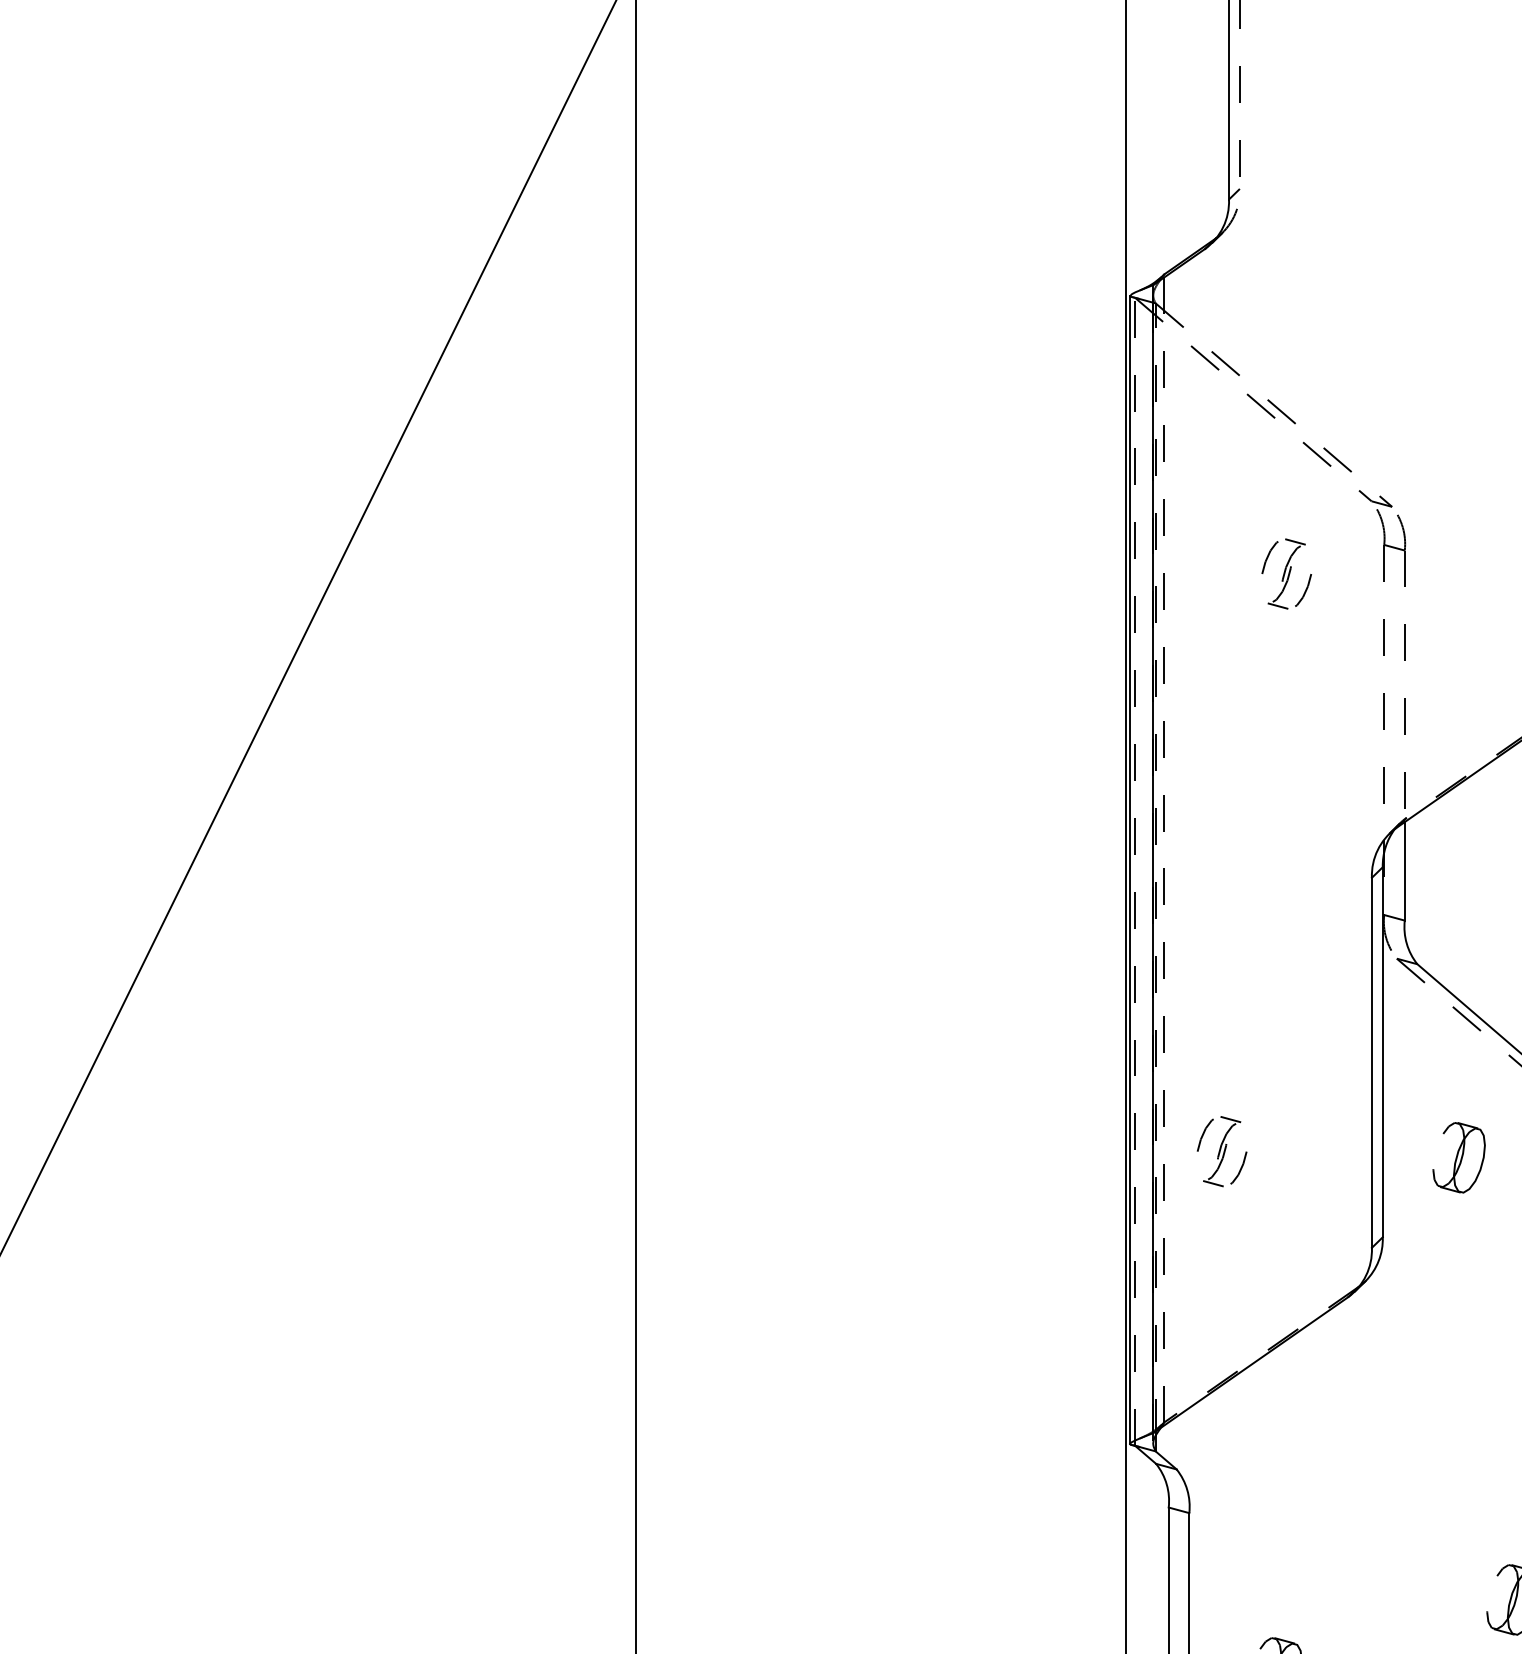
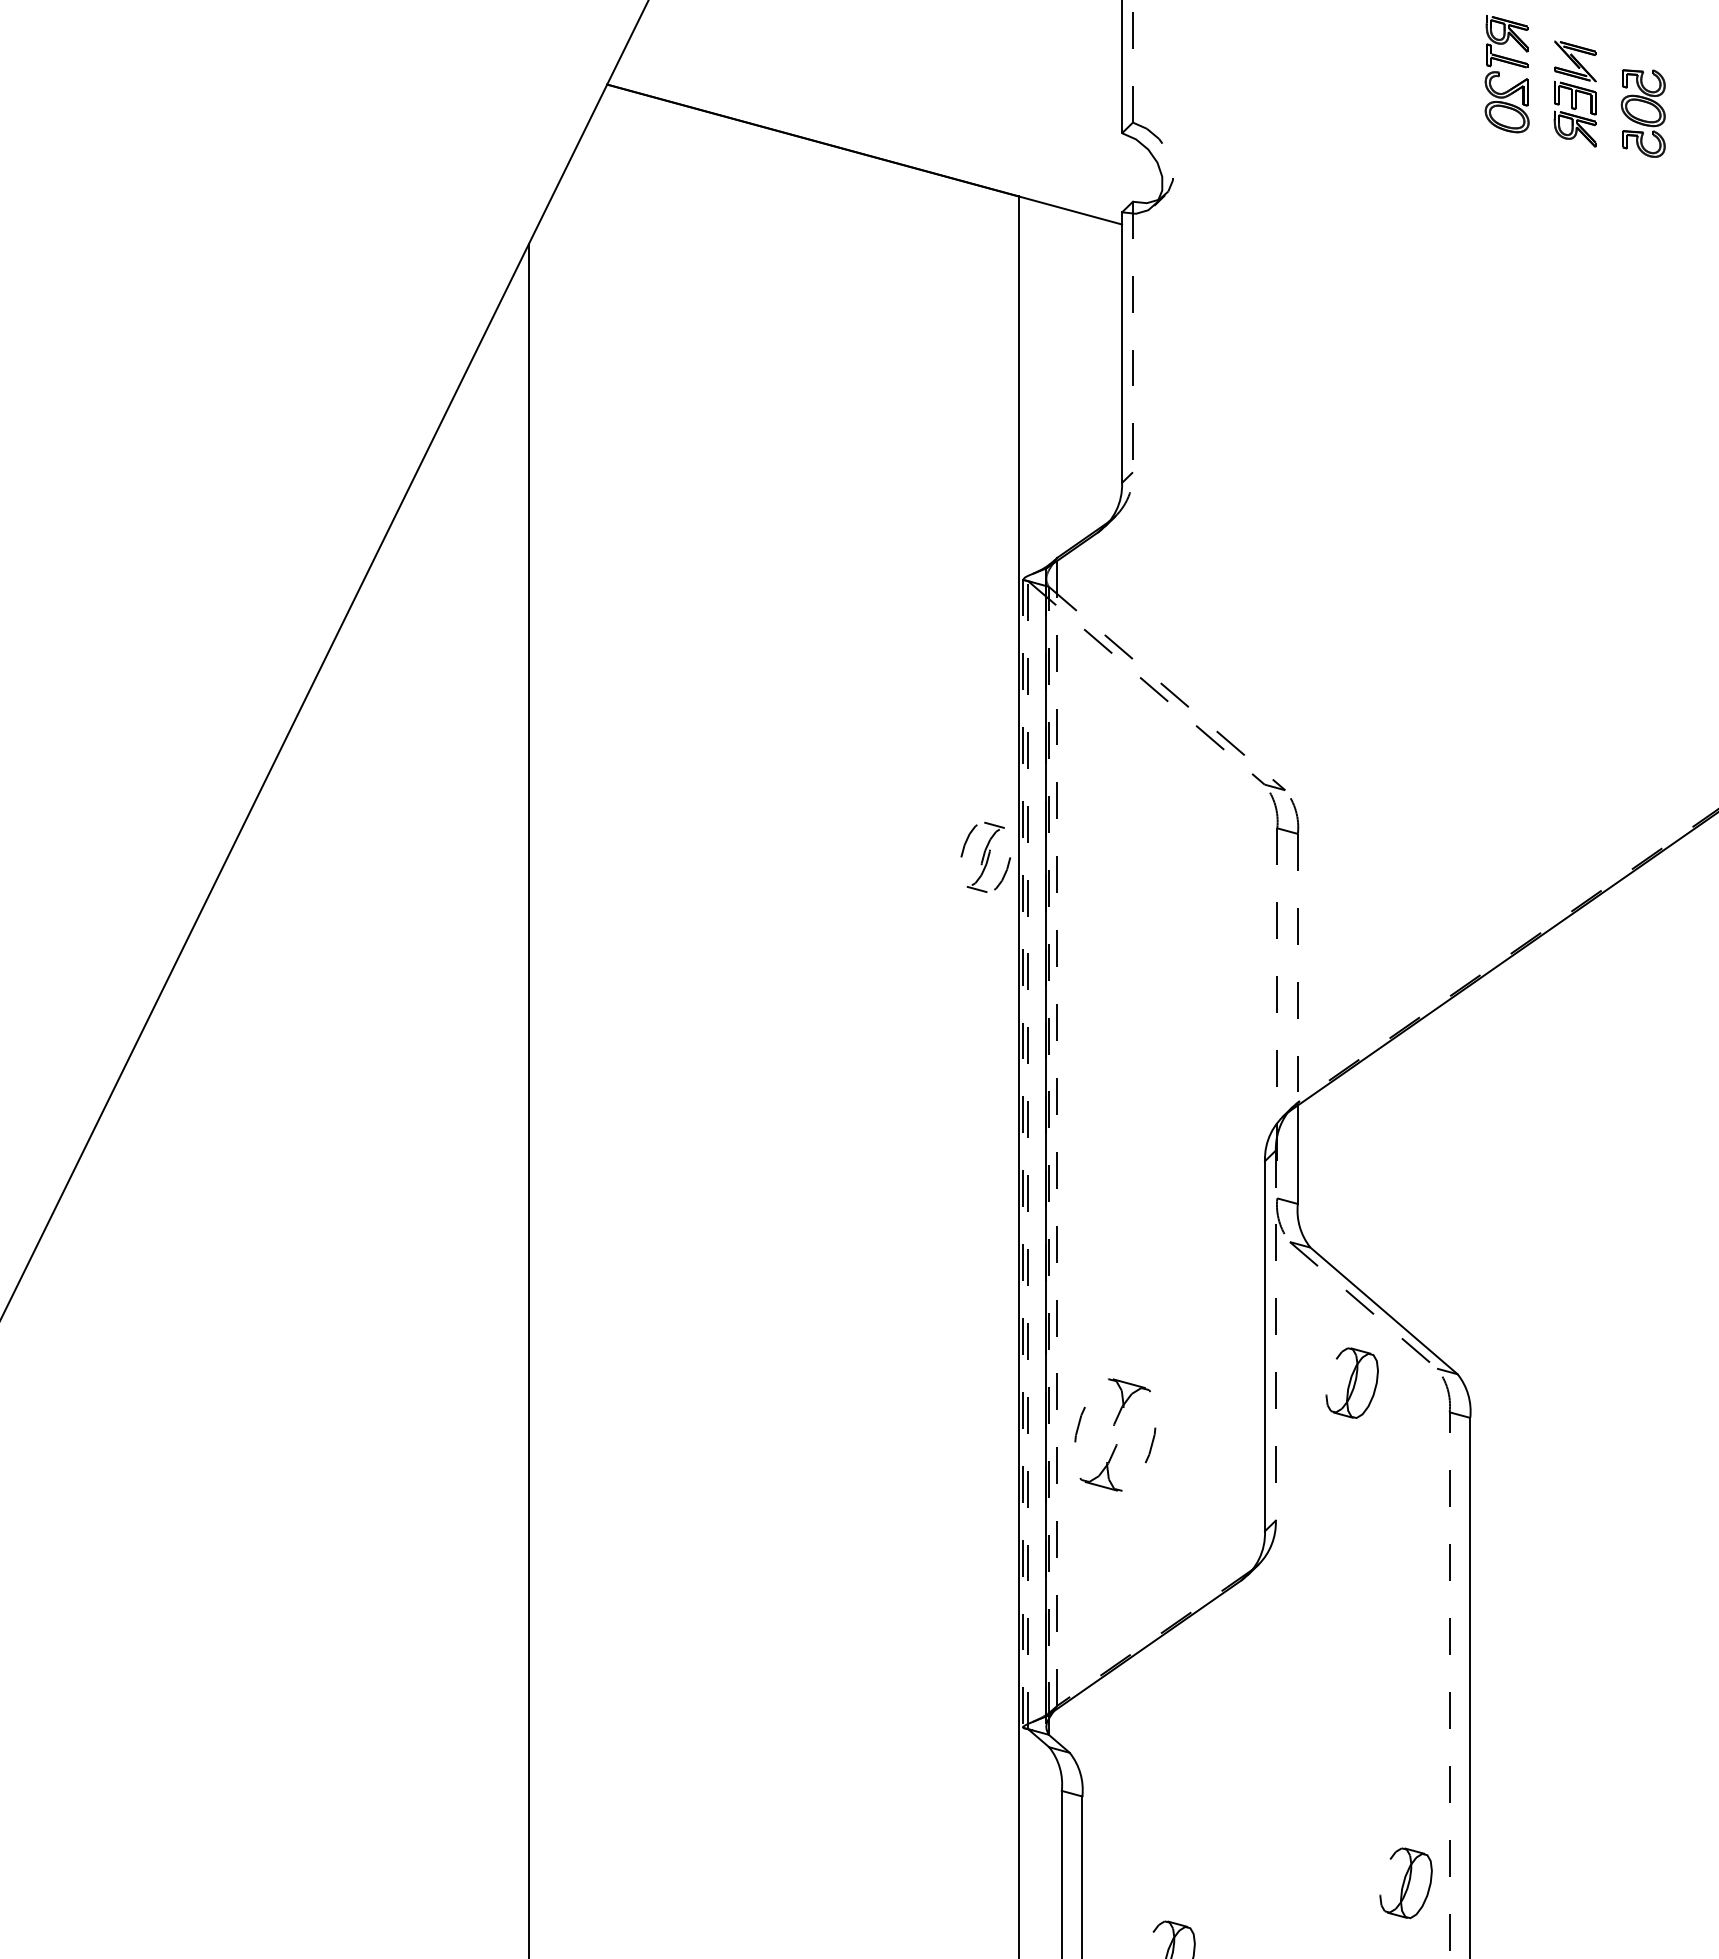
part: (1286, 573) -> (985, 856), moved
line: (1130, 870) -> (1023, 1153), solid -> dashed
line: (1382, 1053) -> (1275, 1336), solid -> dashed
part: (1221, 1151) -> (1114, 1434), size x1.6
part: (1458, 1157) -> (1351, 1382), moved

